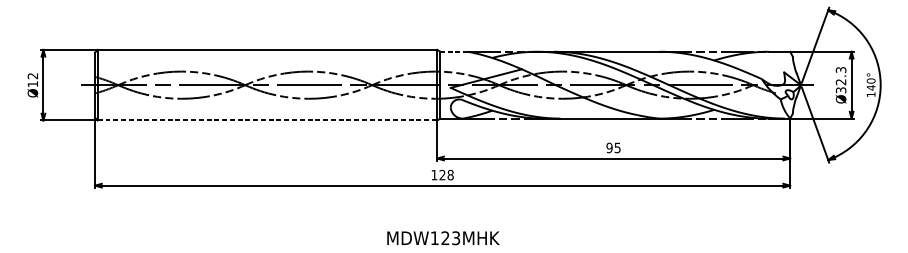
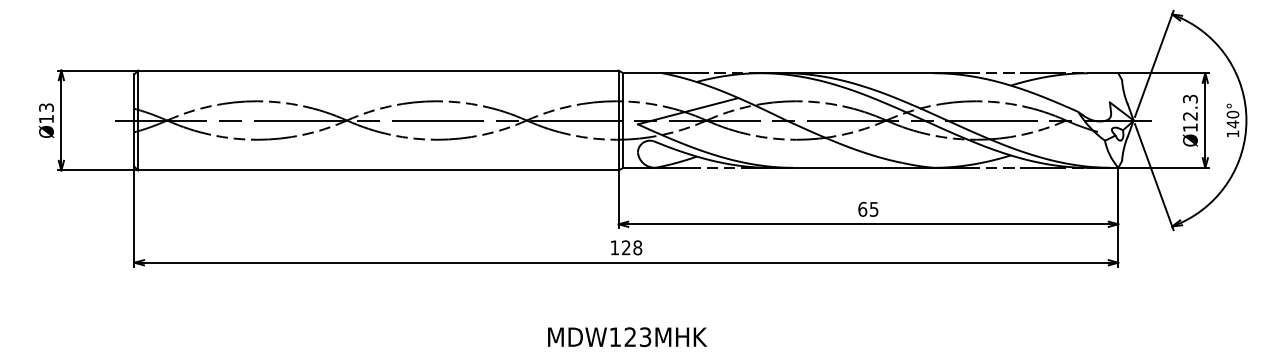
line: (454, 51) -> (642, 73), dashed -> solid
text: (32, 75) -> (46, 107), Ø12 -> Ø13
text: (840, 90) -> (1189, 127), Ø32.3 -> Ø12.3
line: (267, 120) -> (378, 170), dashed -> solid
text: (609, 147) -> (862, 208), 95 -> 65

